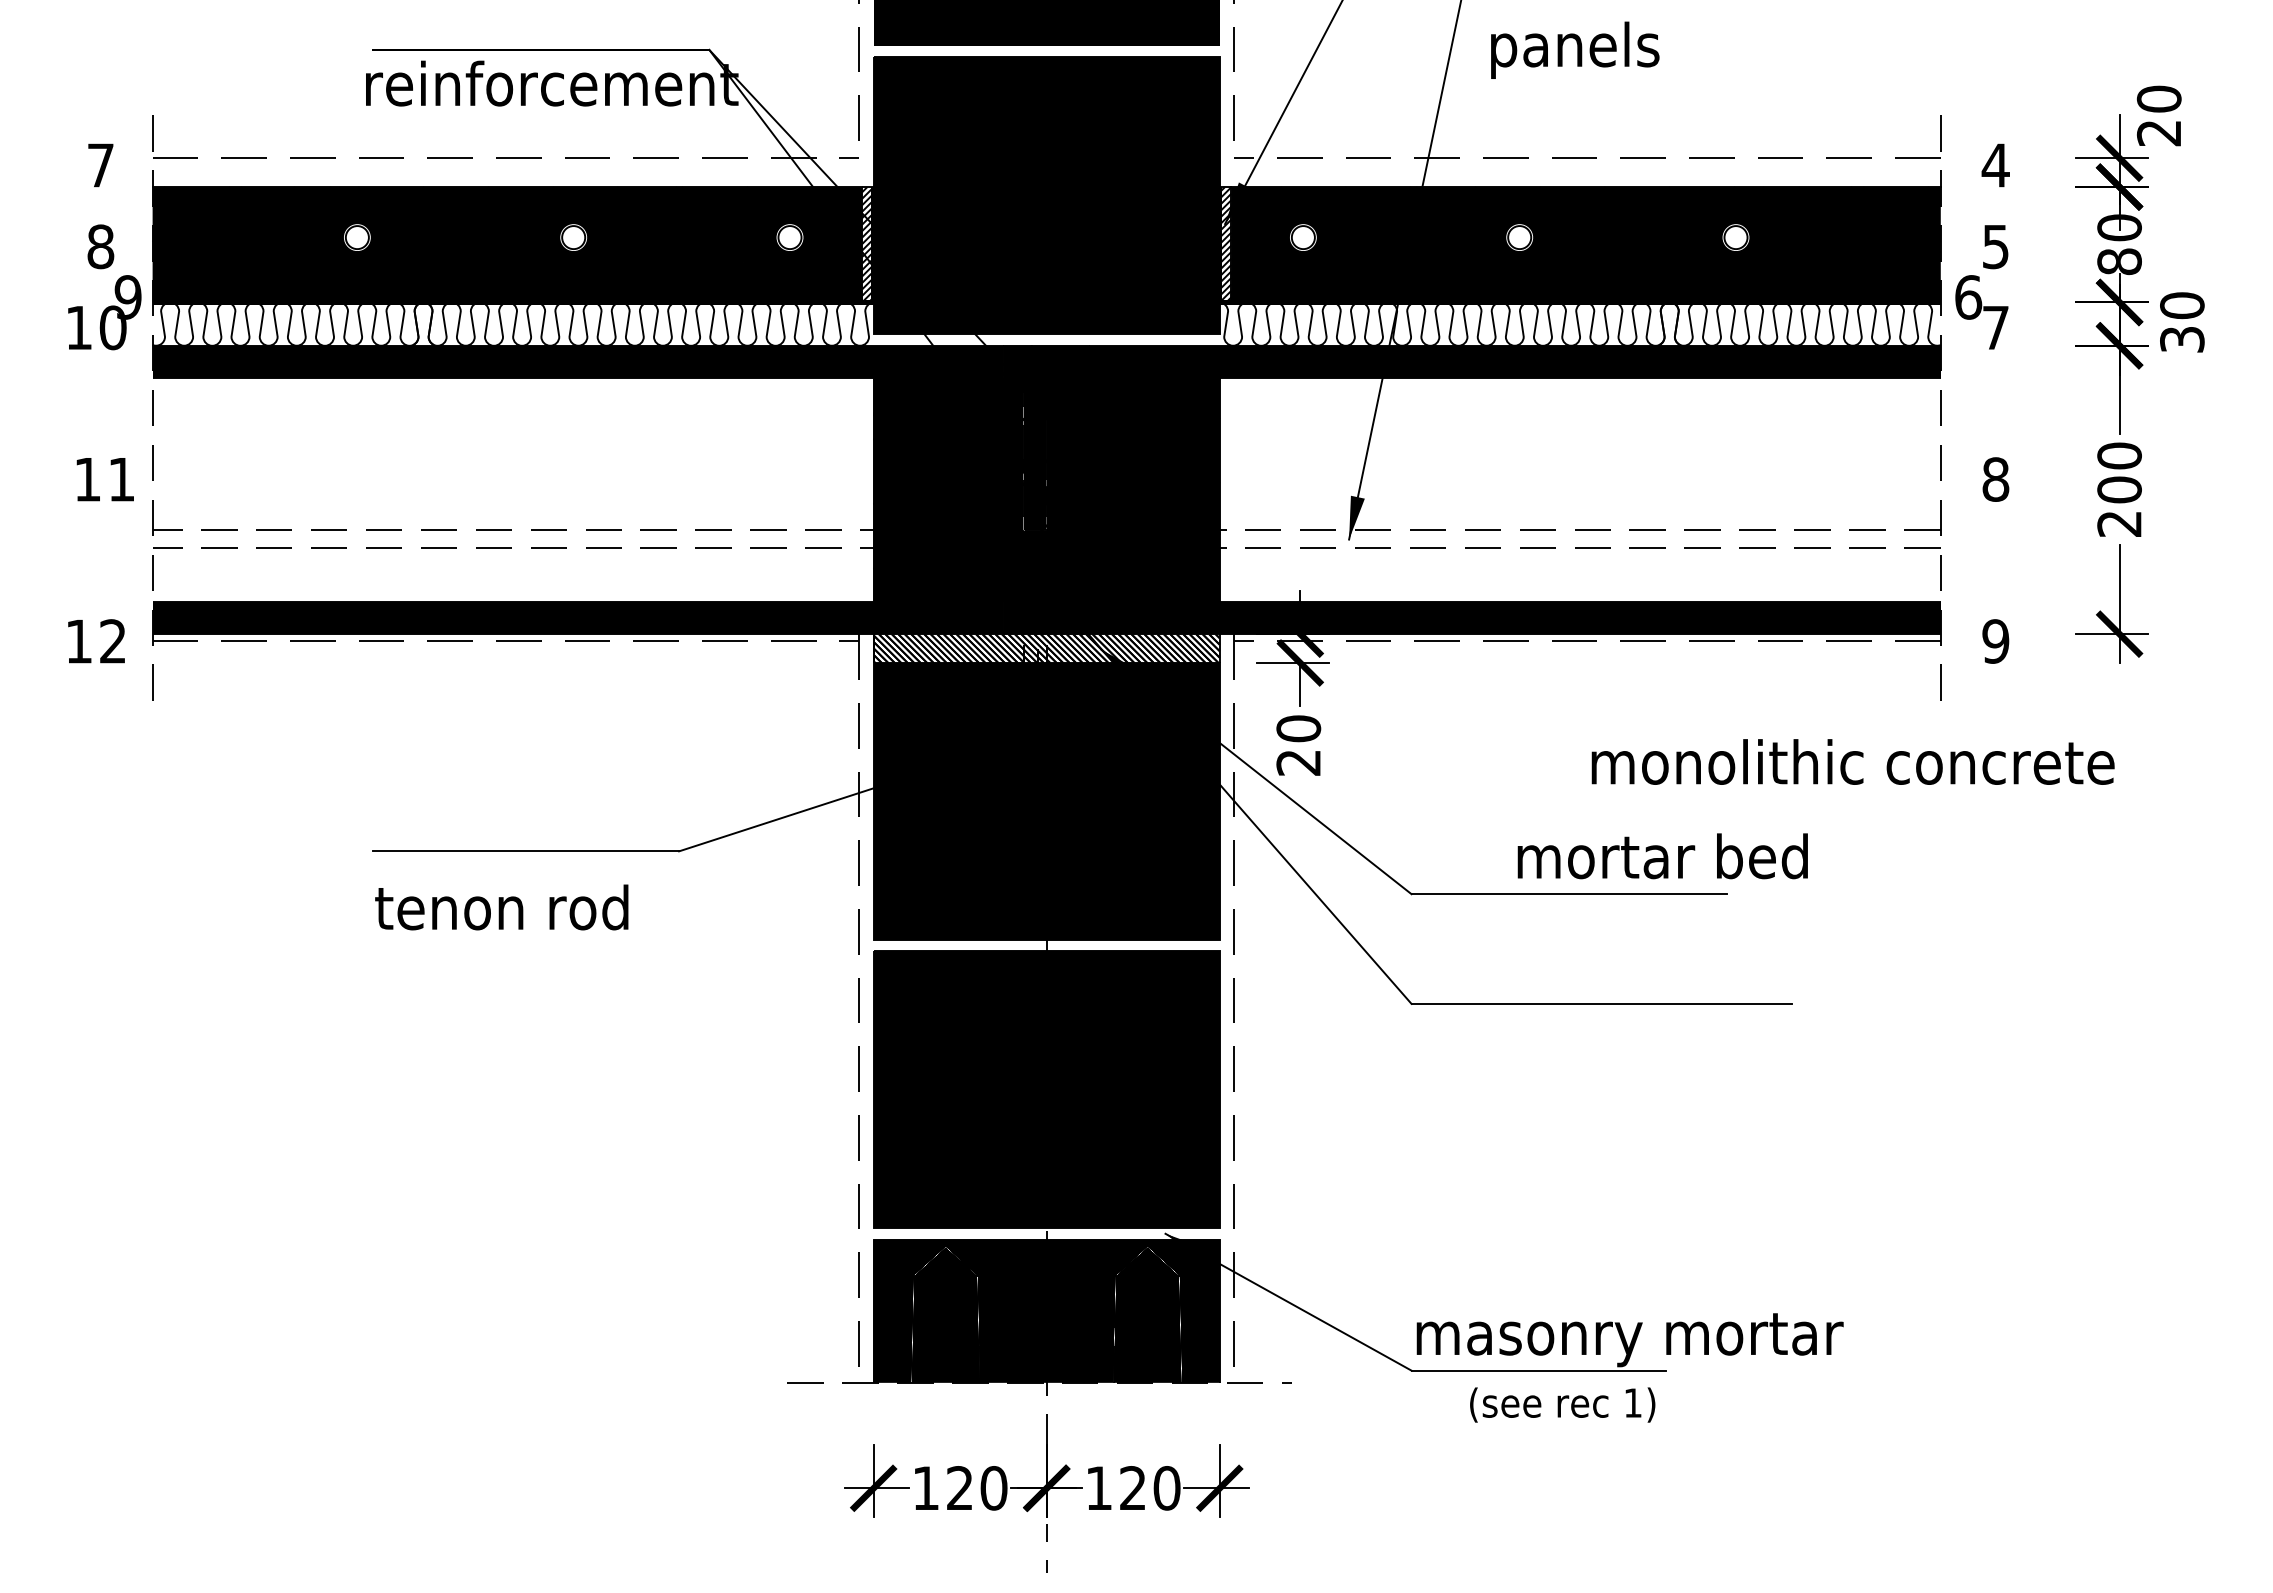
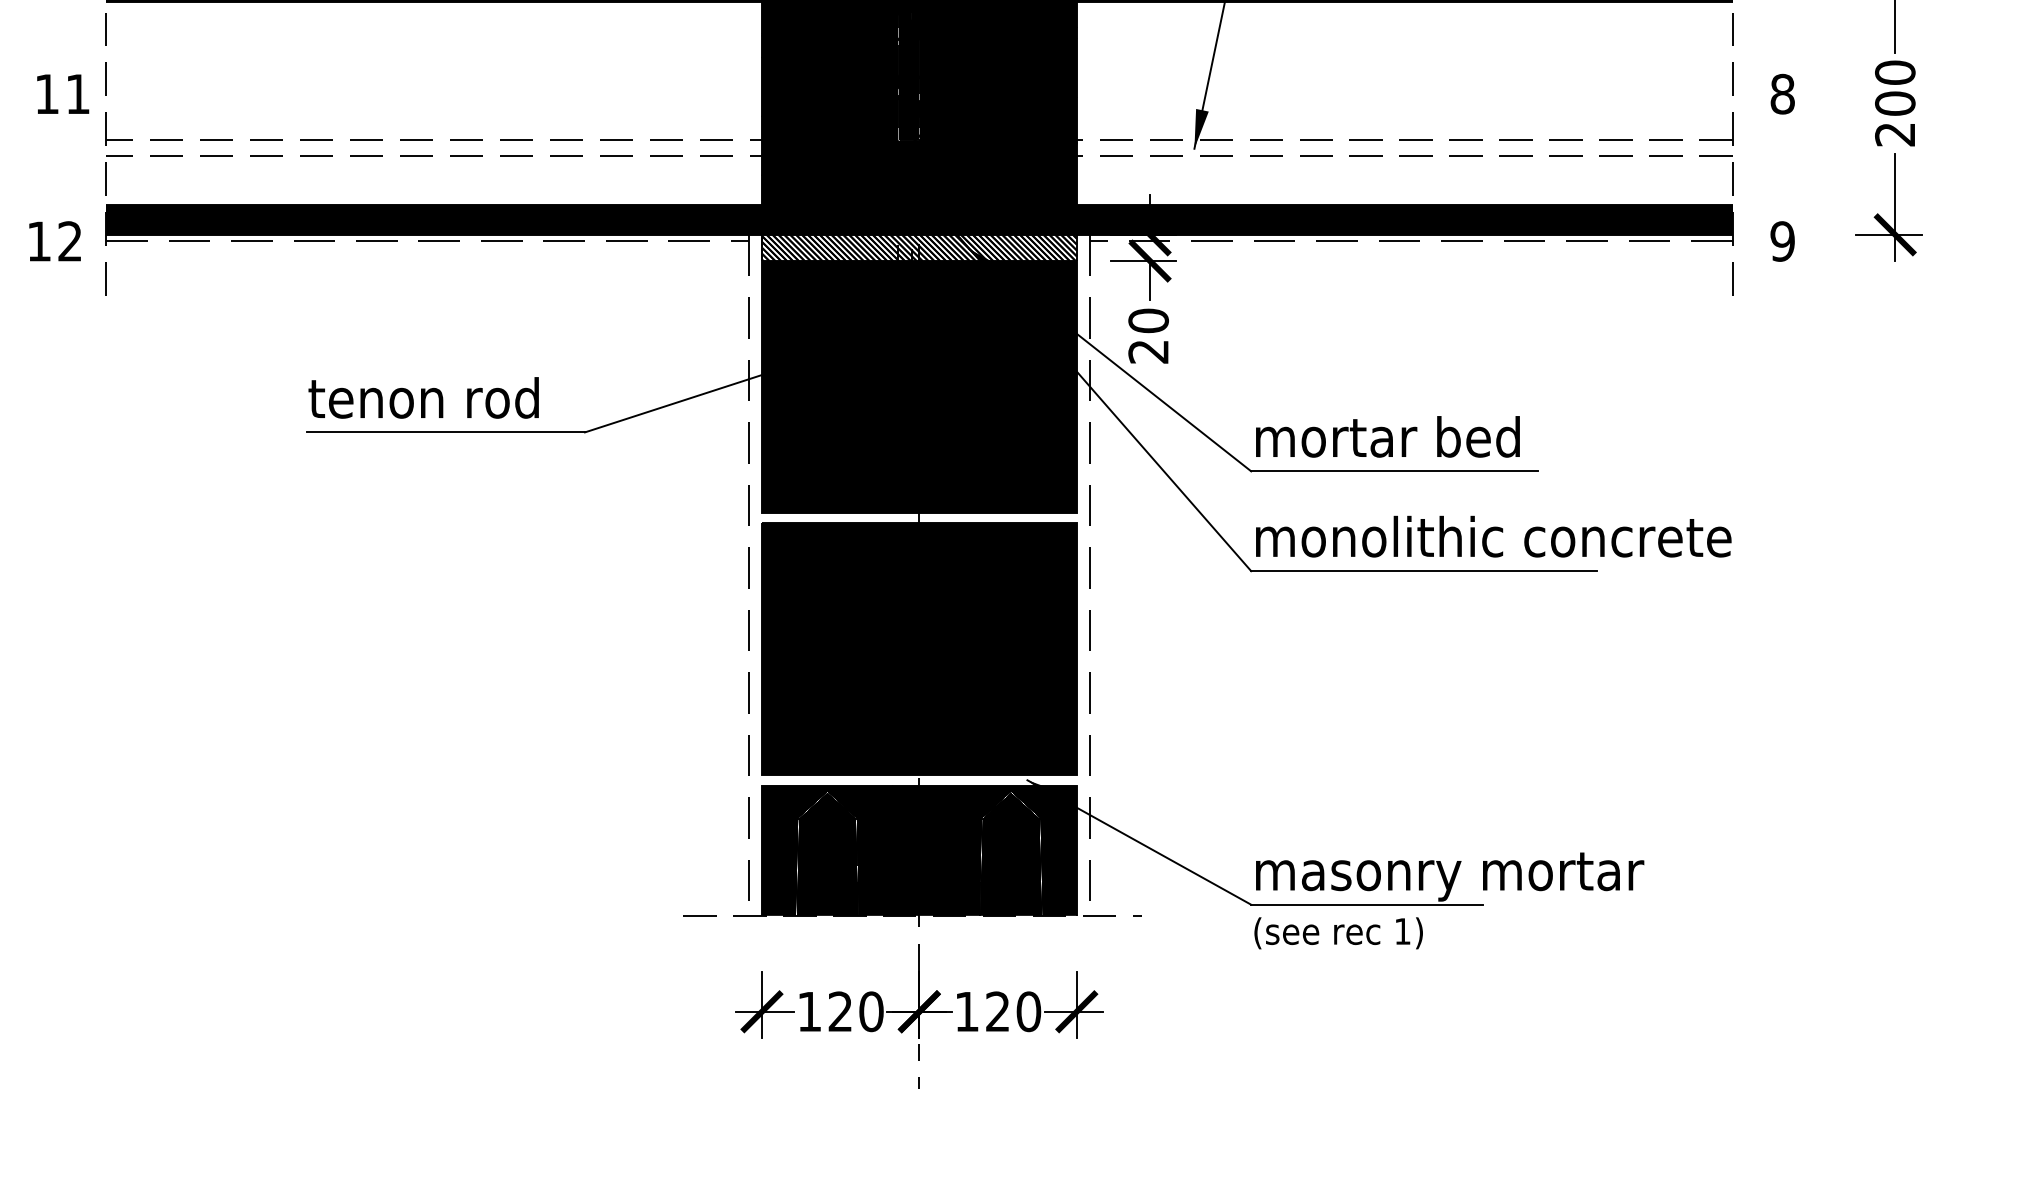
text: (1852, 761) -> (1493, 536), moved
text: (1662, 856) -> (1387, 437), moved
text: (501, 907) -> (423, 397), moved
text: (1562, 1404) -> (1338, 932), moved

